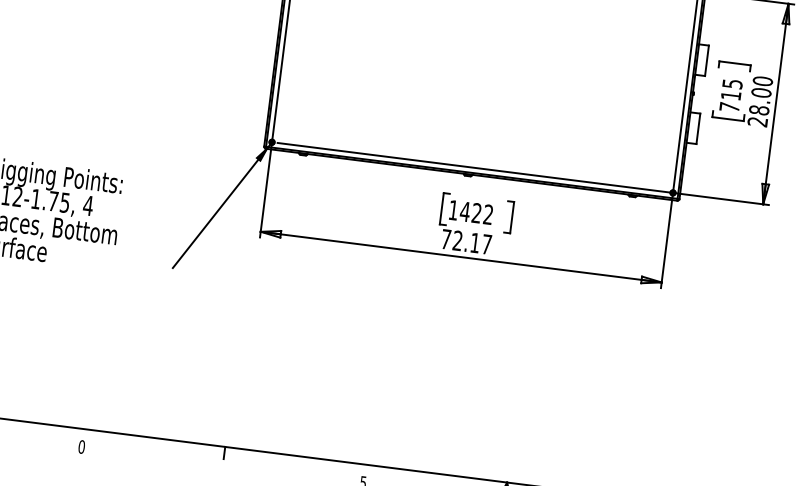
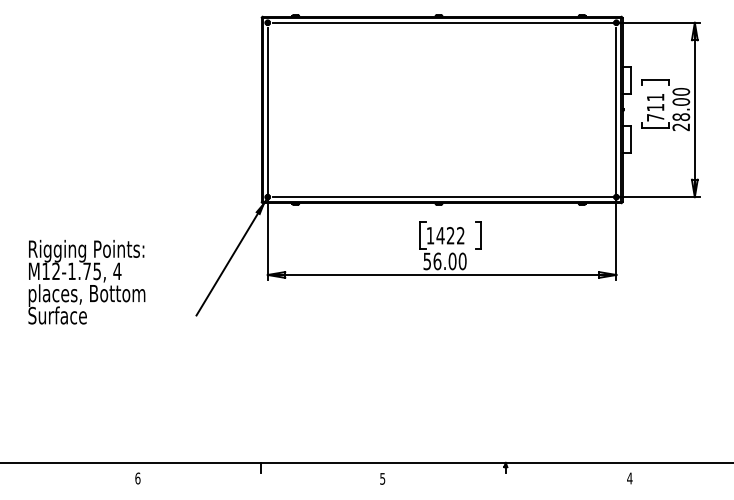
text: (732, 84) -> (655, 97), 715 -> 711
text: (465, 241) -> (444, 261), 72.17 -> 56.00
text: (81, 445) -> (137, 477), 0 -> 6

